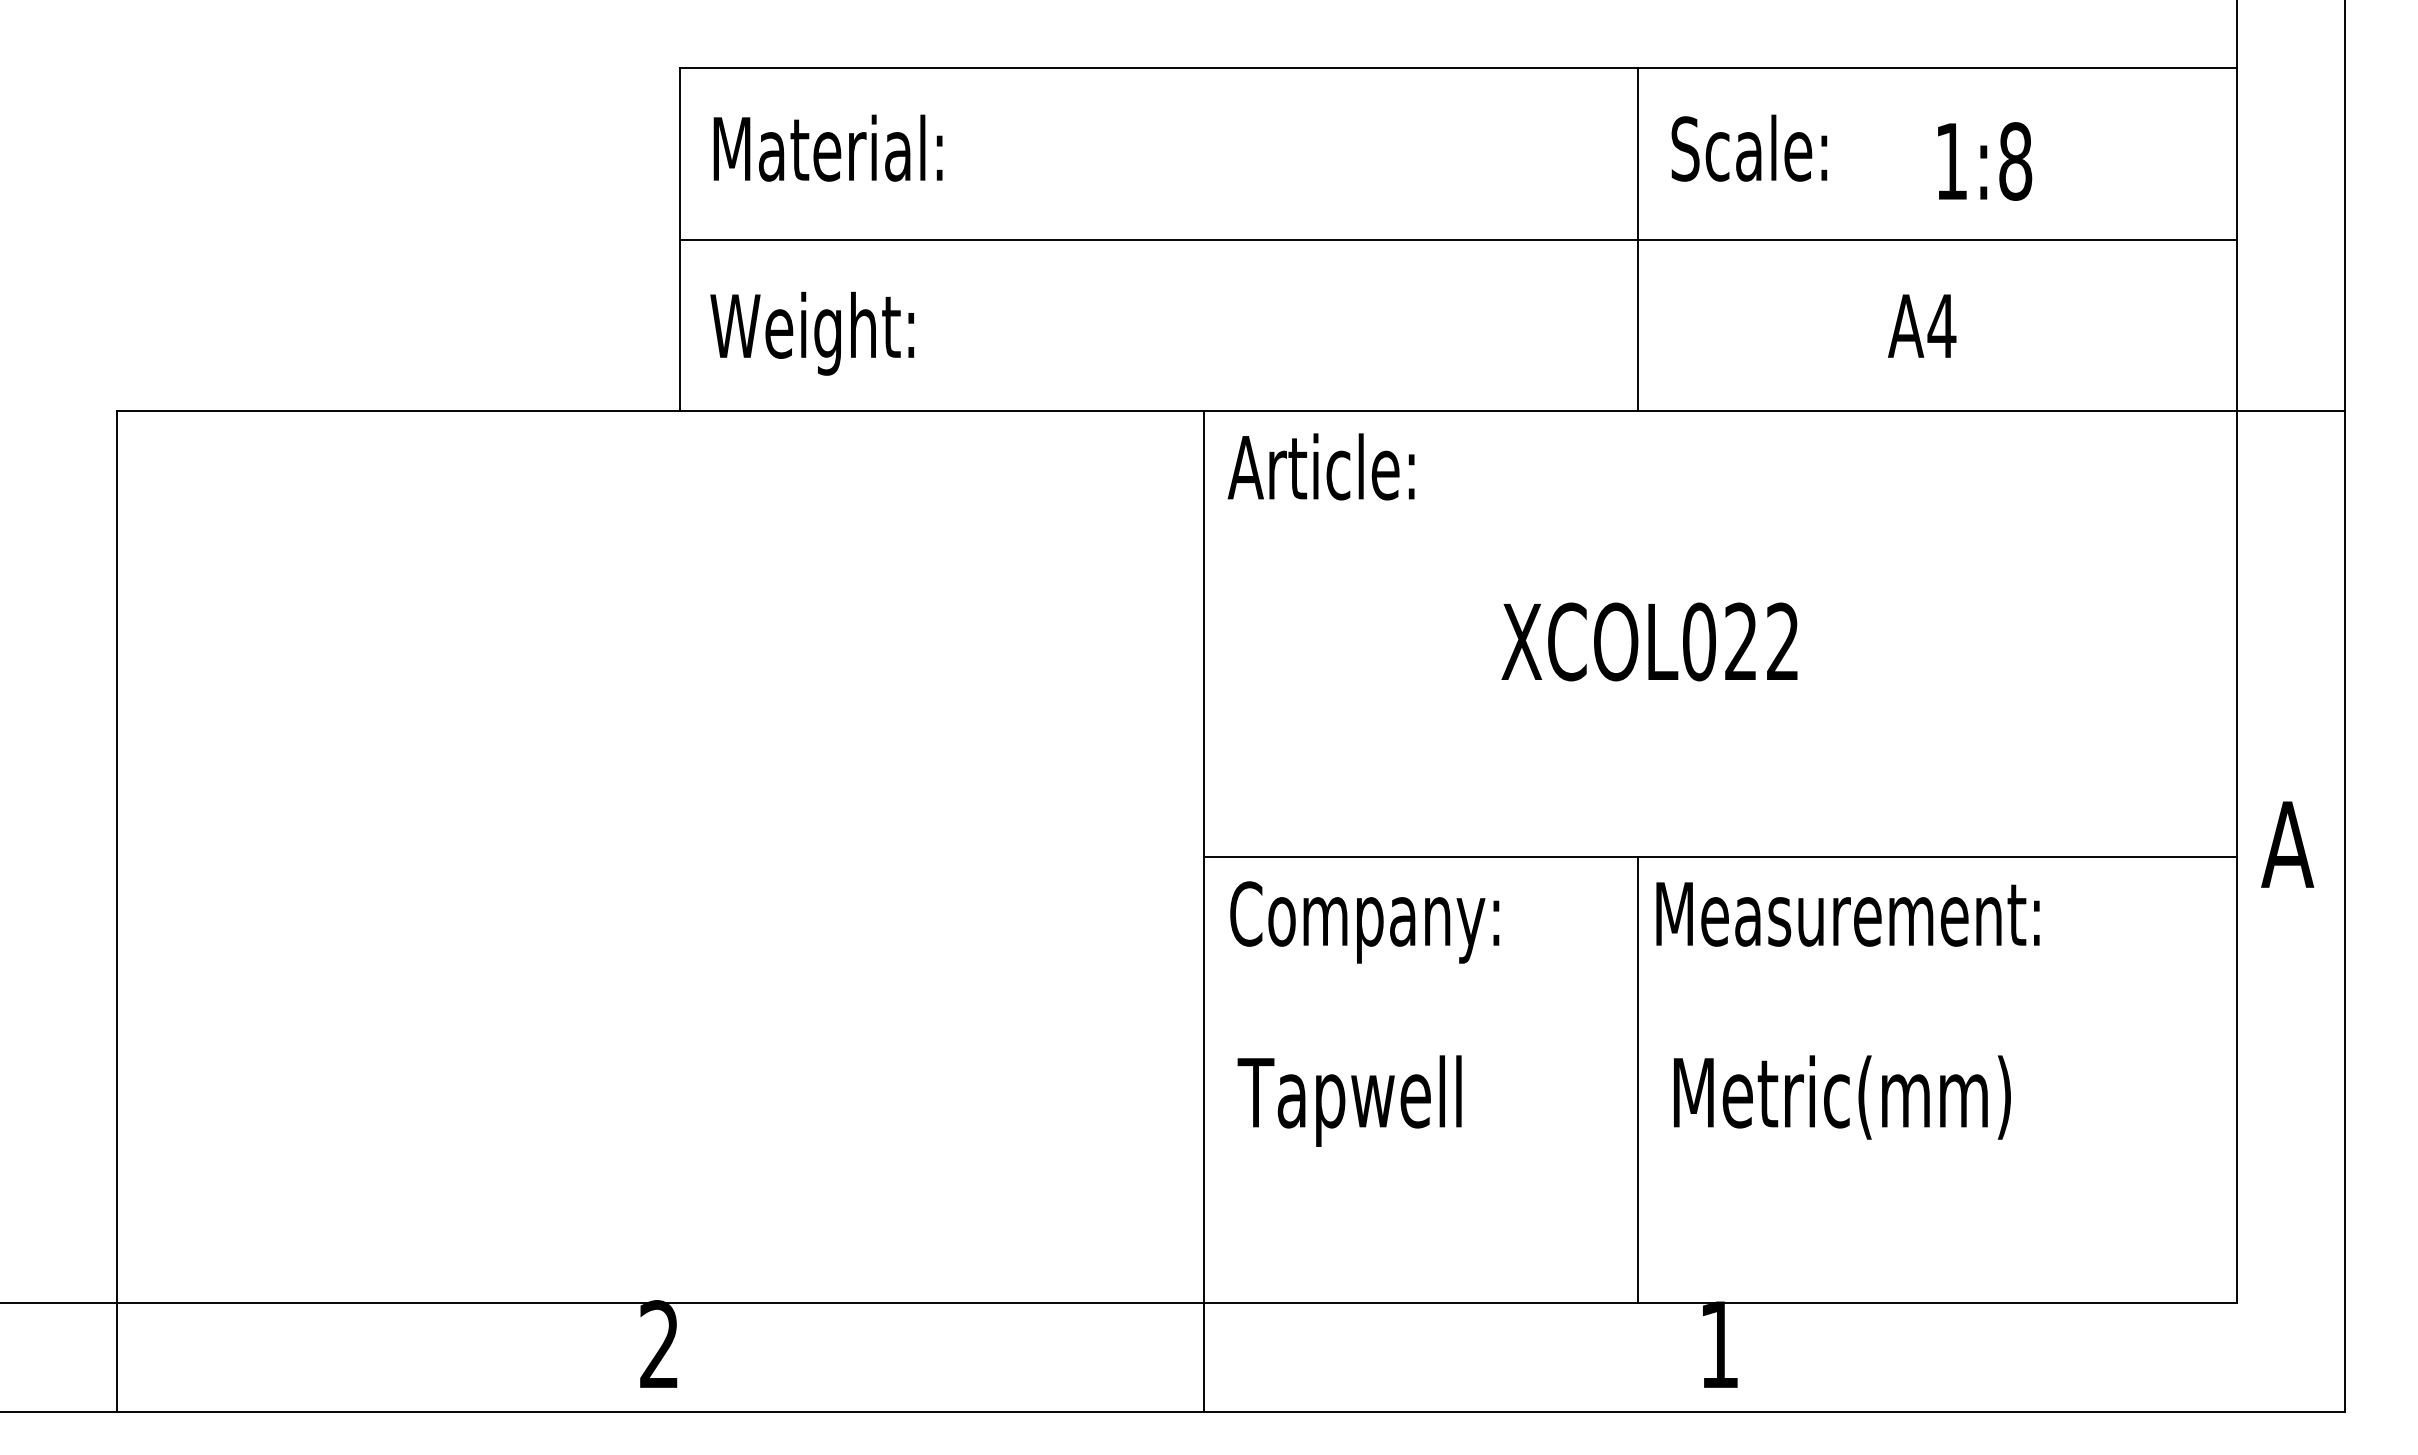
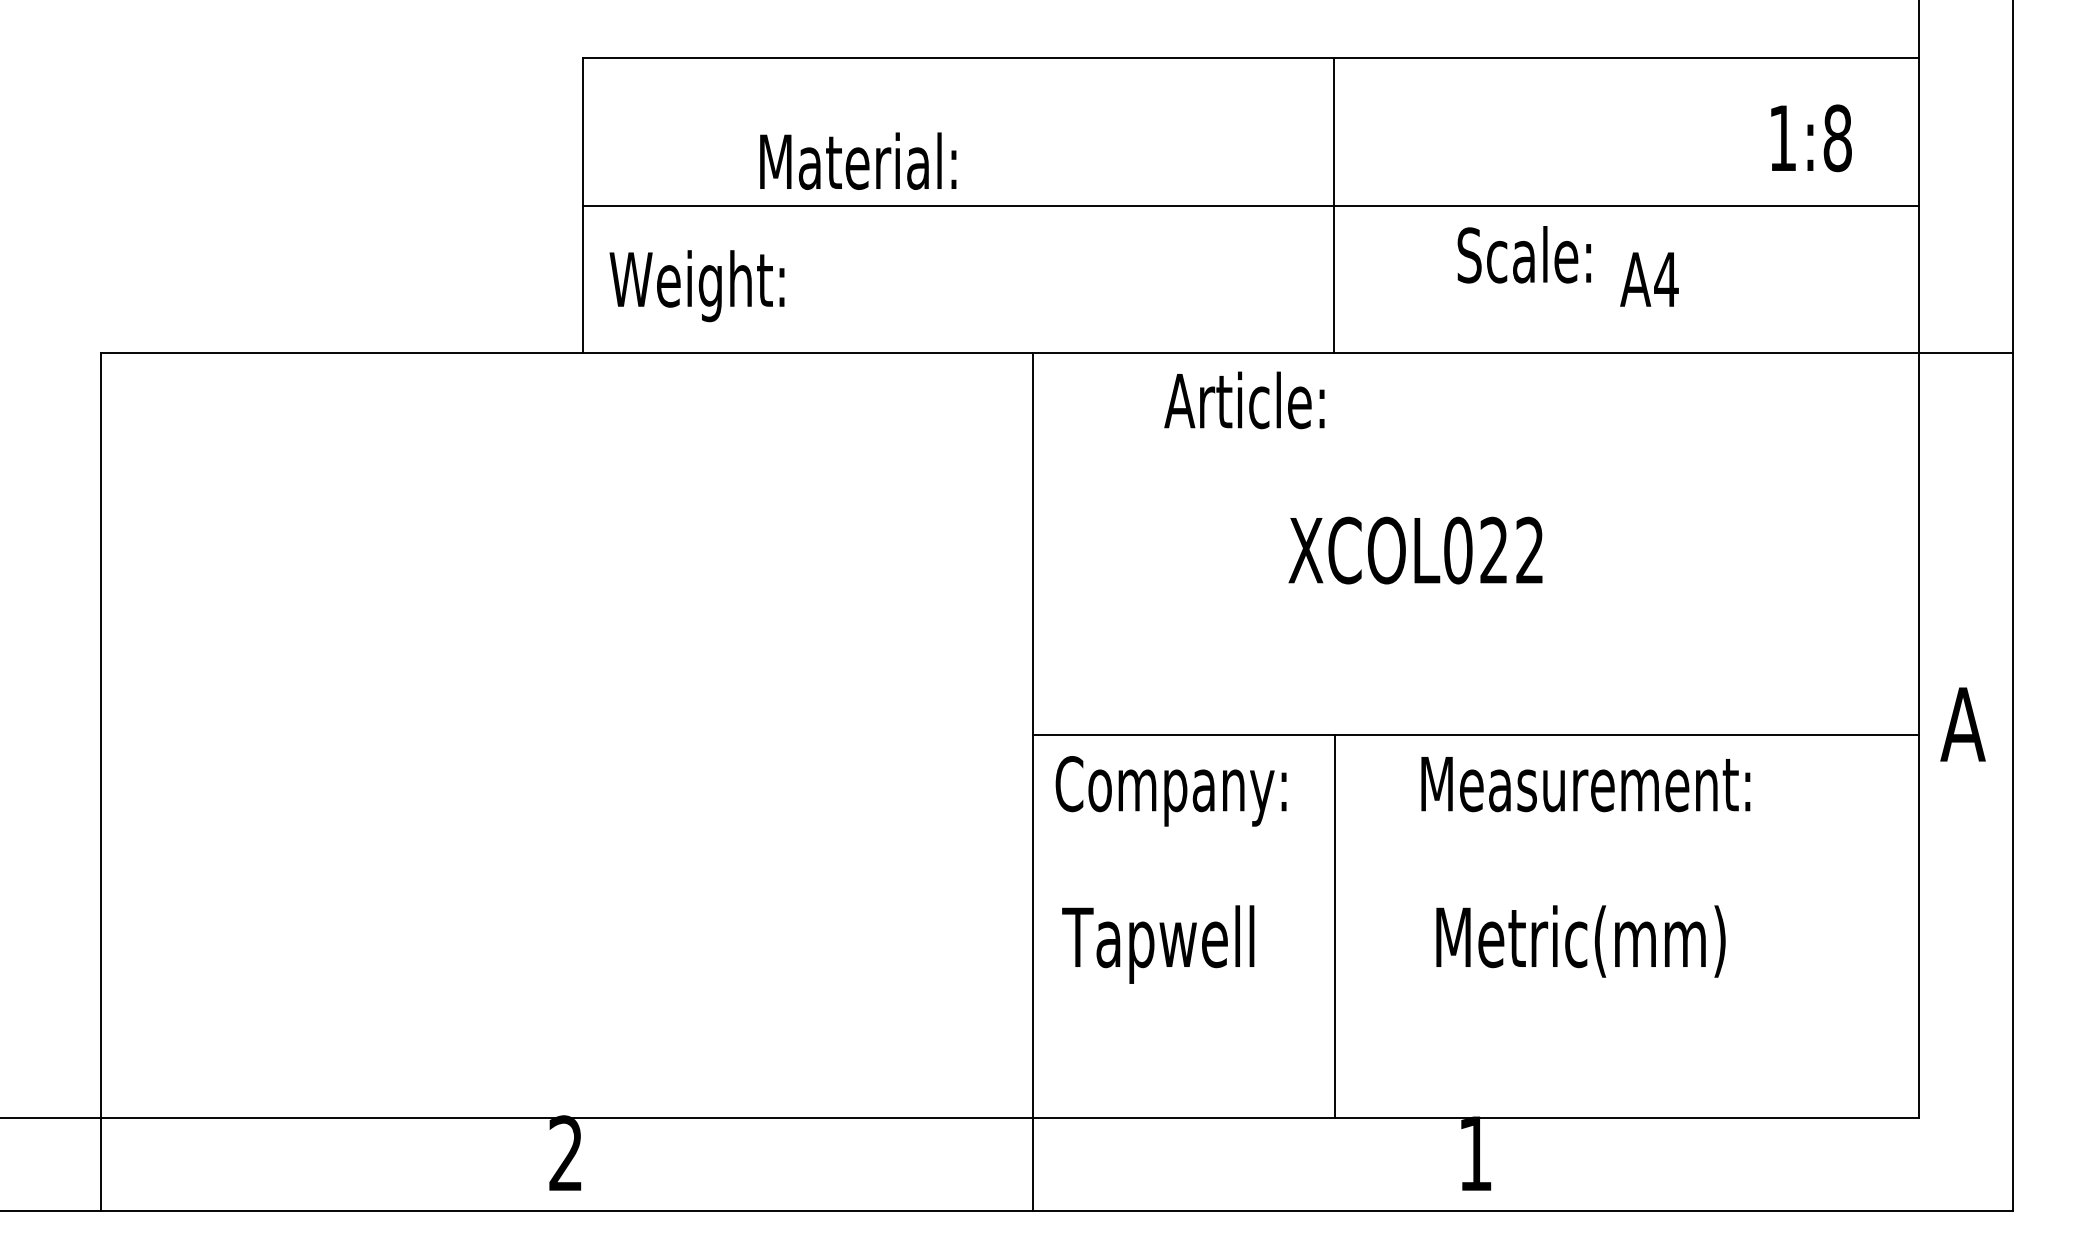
text: (827, 147) -> (857, 160), moved
text: (1749, 147) -> (1524, 254), moved
text: (1985, 161) -> (1811, 138), moved
line: (1637, 239) -> (1333, 205), moved
text: (1320, 466) -> (1243, 400), moved
line: (1637, 1079) -> (1334, 926), moved

